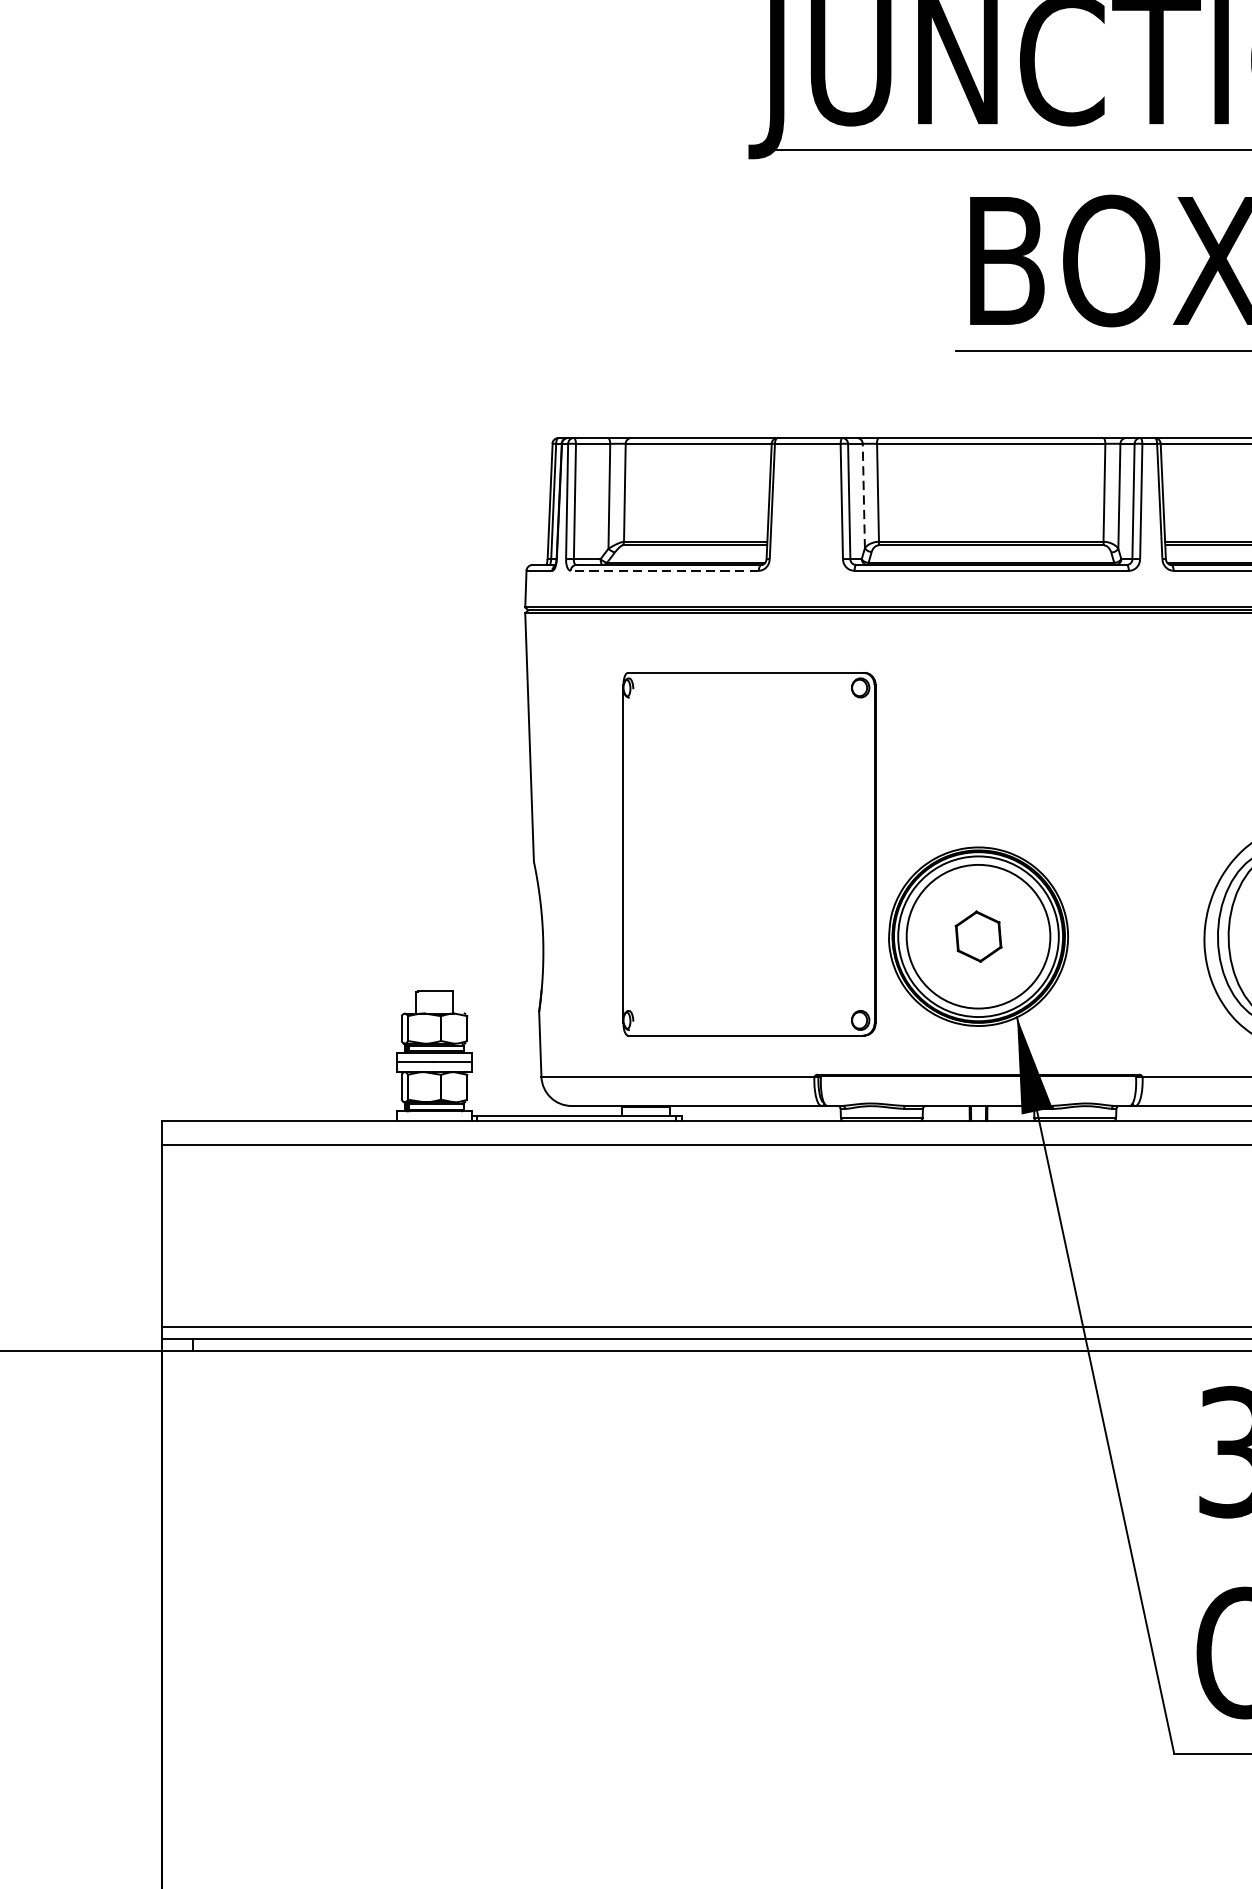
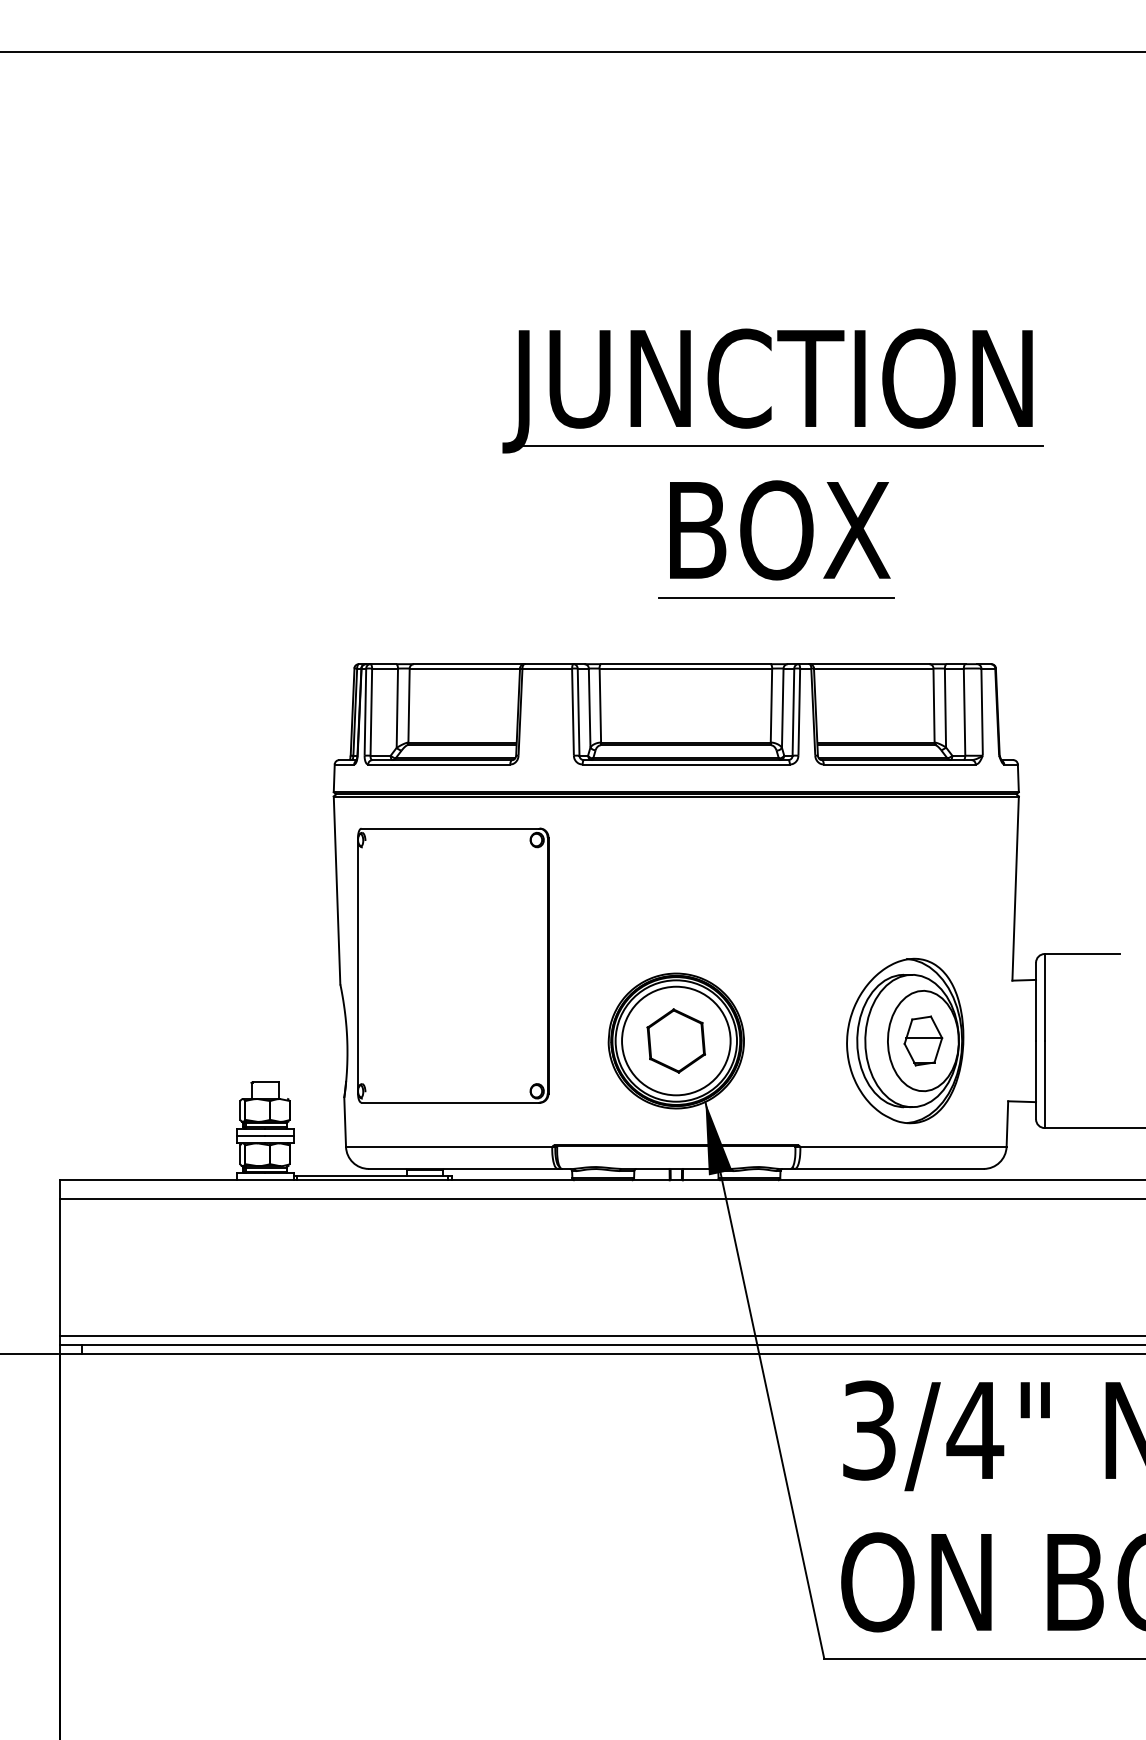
line: (863, 494) -> (589, 706), dashed -> solid
line: (663, 570) -> (438, 764), dashed -> solid
part: (749, 853) -> (453, 965), moved
part: (978, 936) -> (676, 1040), size x1.67

